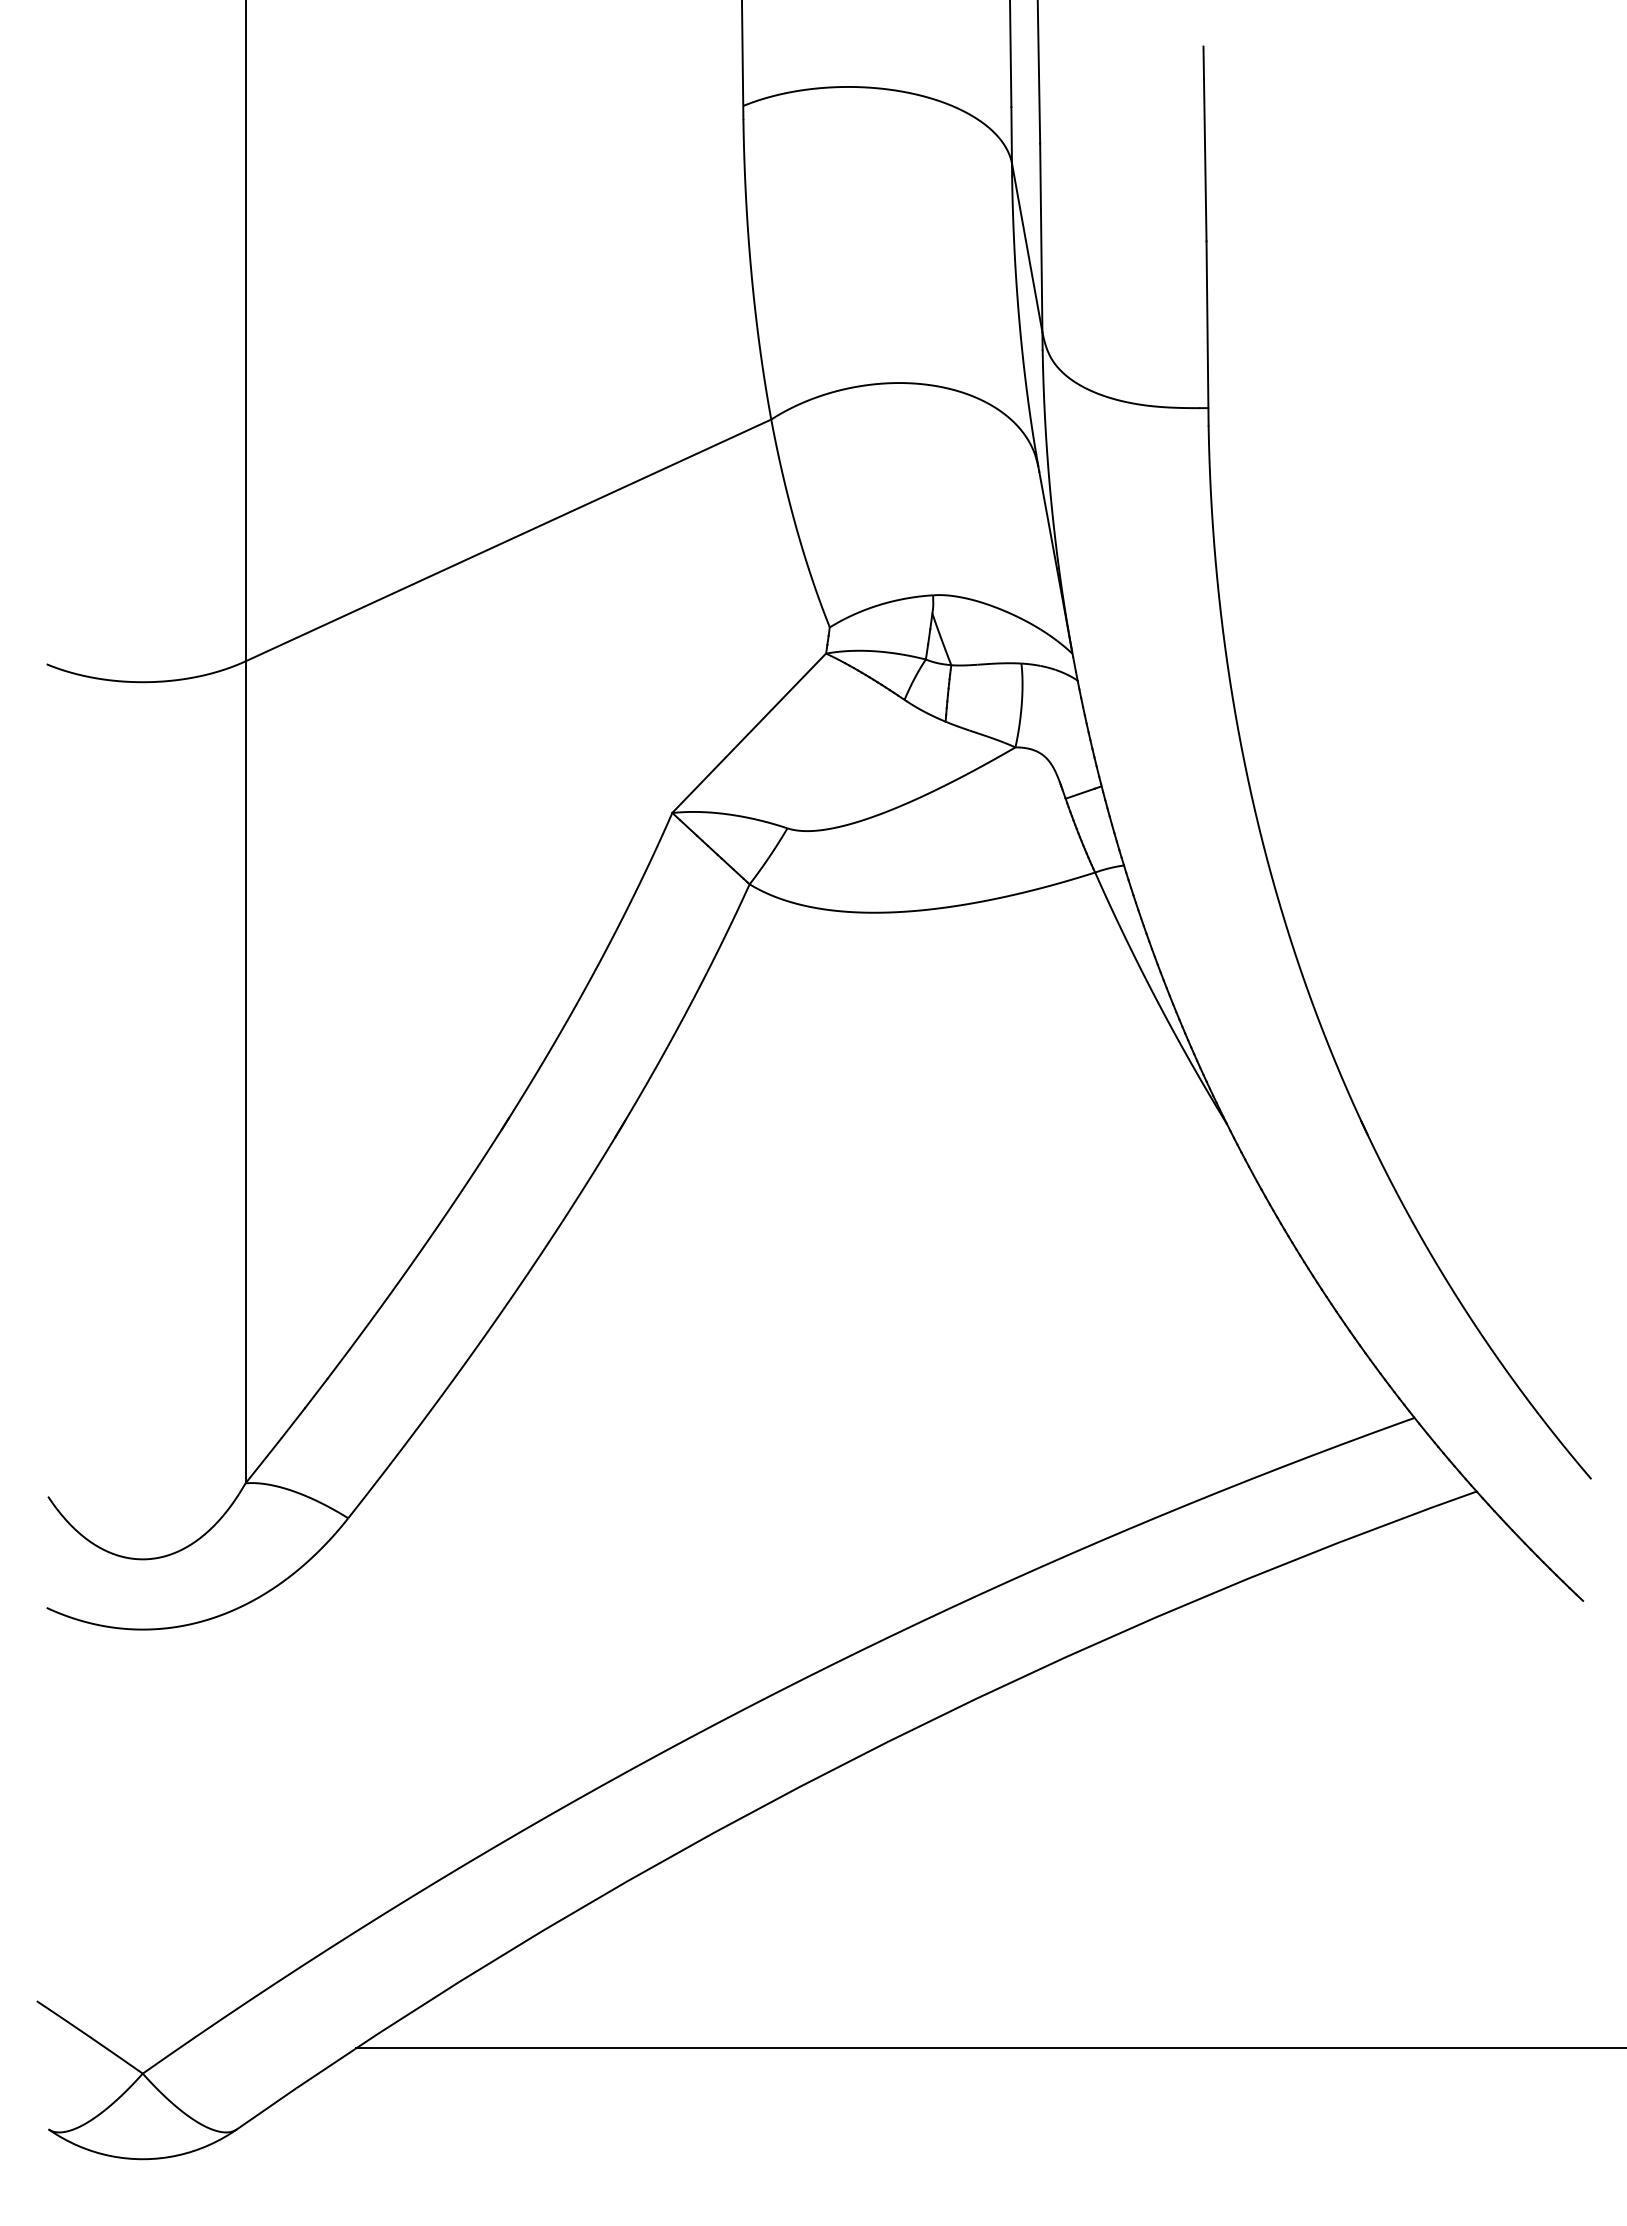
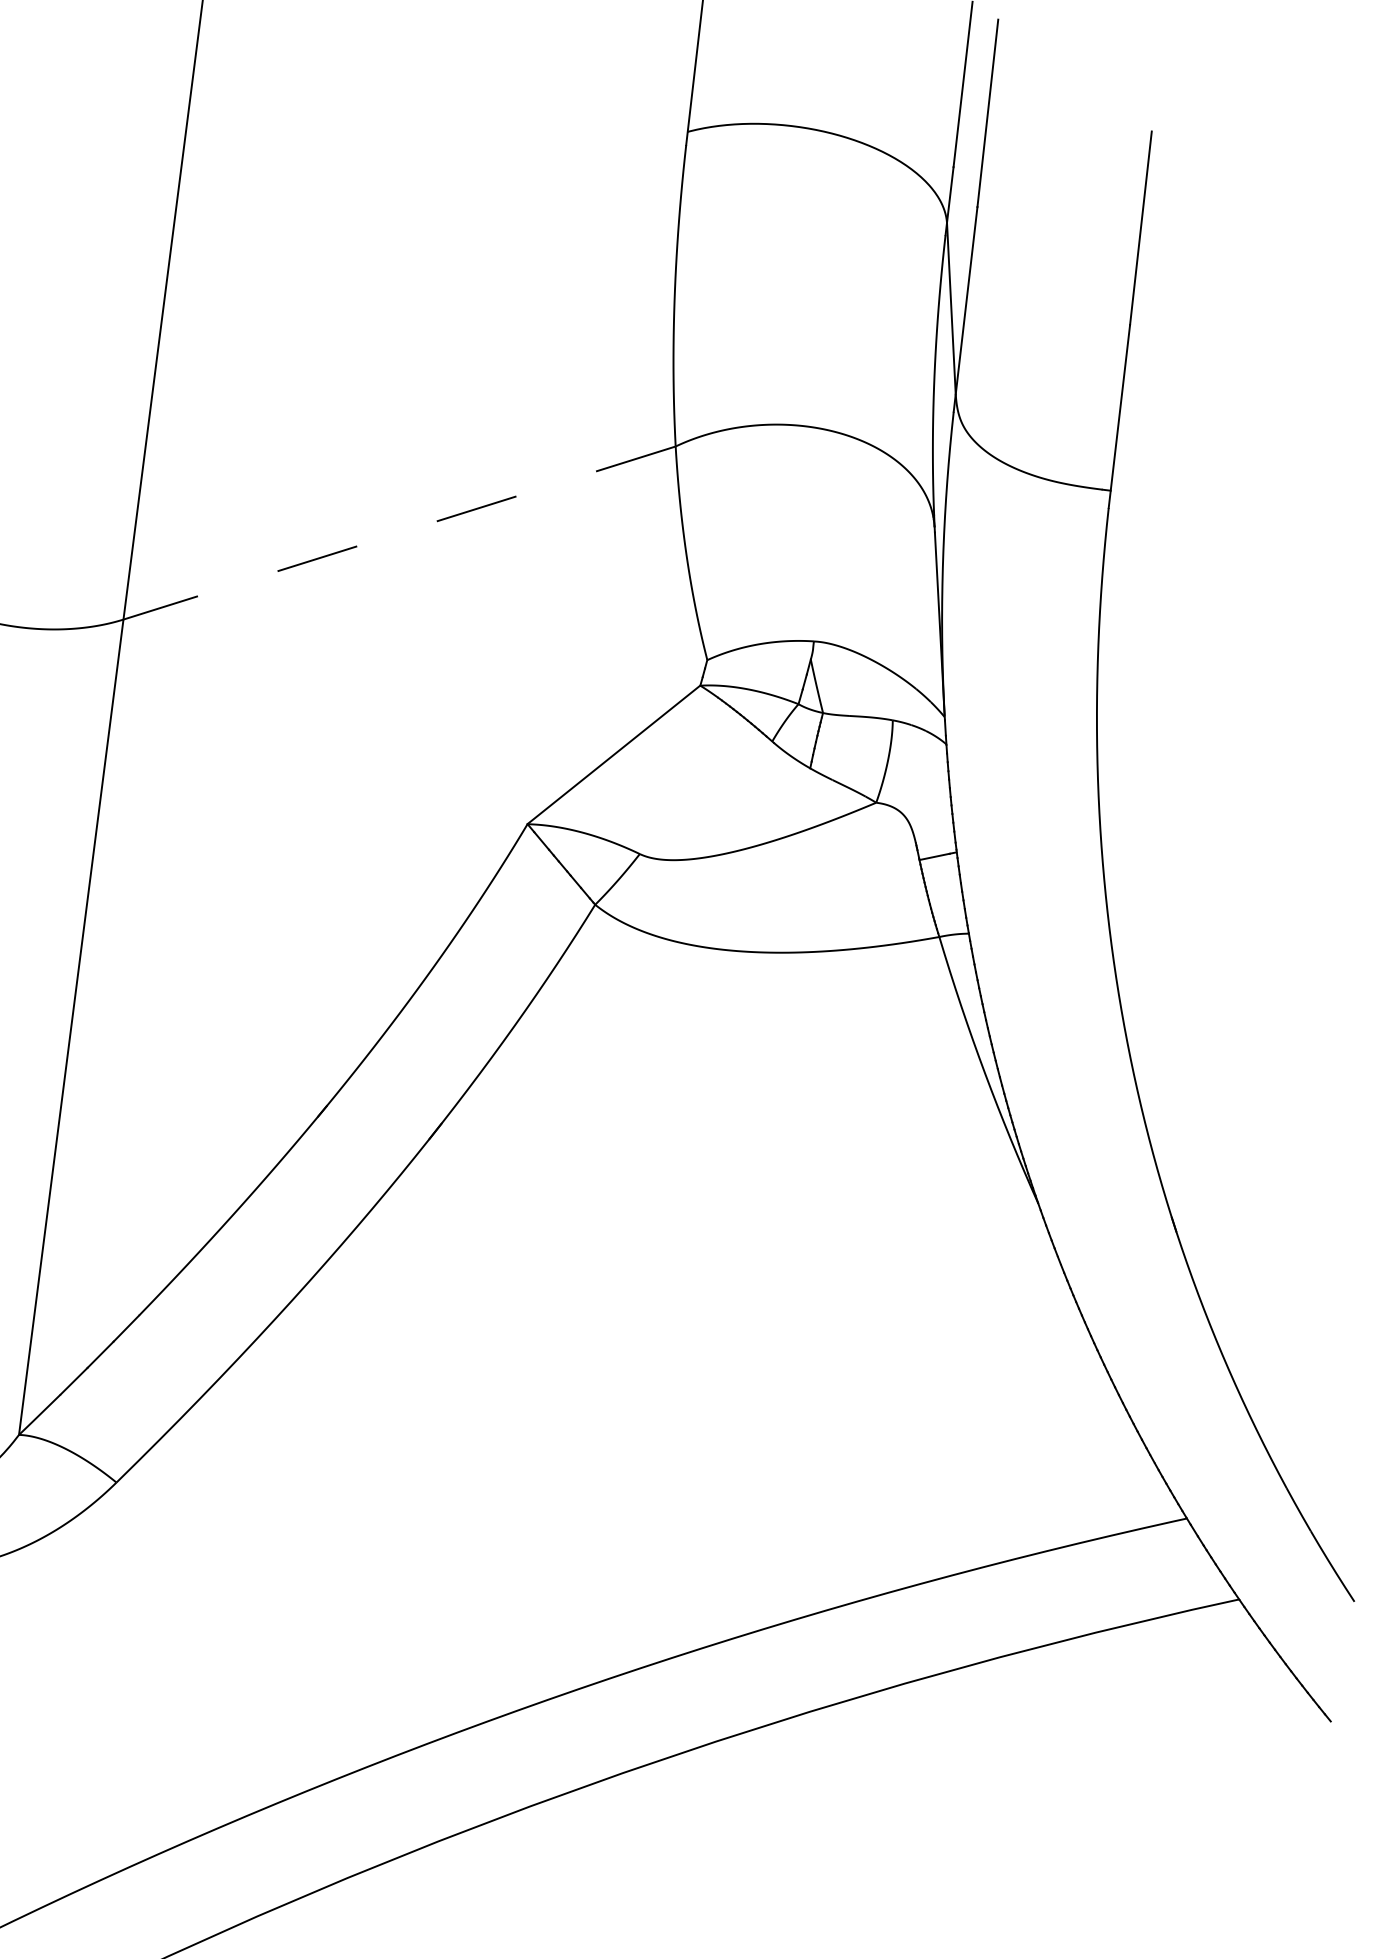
line: (507, 540) -> (398, 532), solid -> dashed

